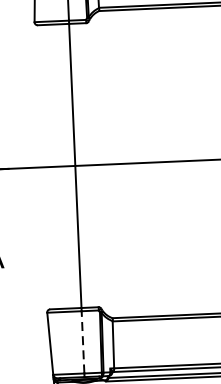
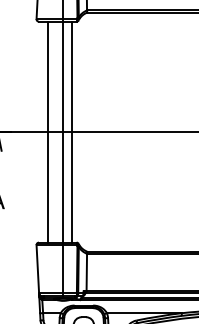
line: (87, 164) -> (72, 131), added
line: (56, 165) -> (48, 131), added
line: (83, 341) -> (63, 268), dashed -> solid

